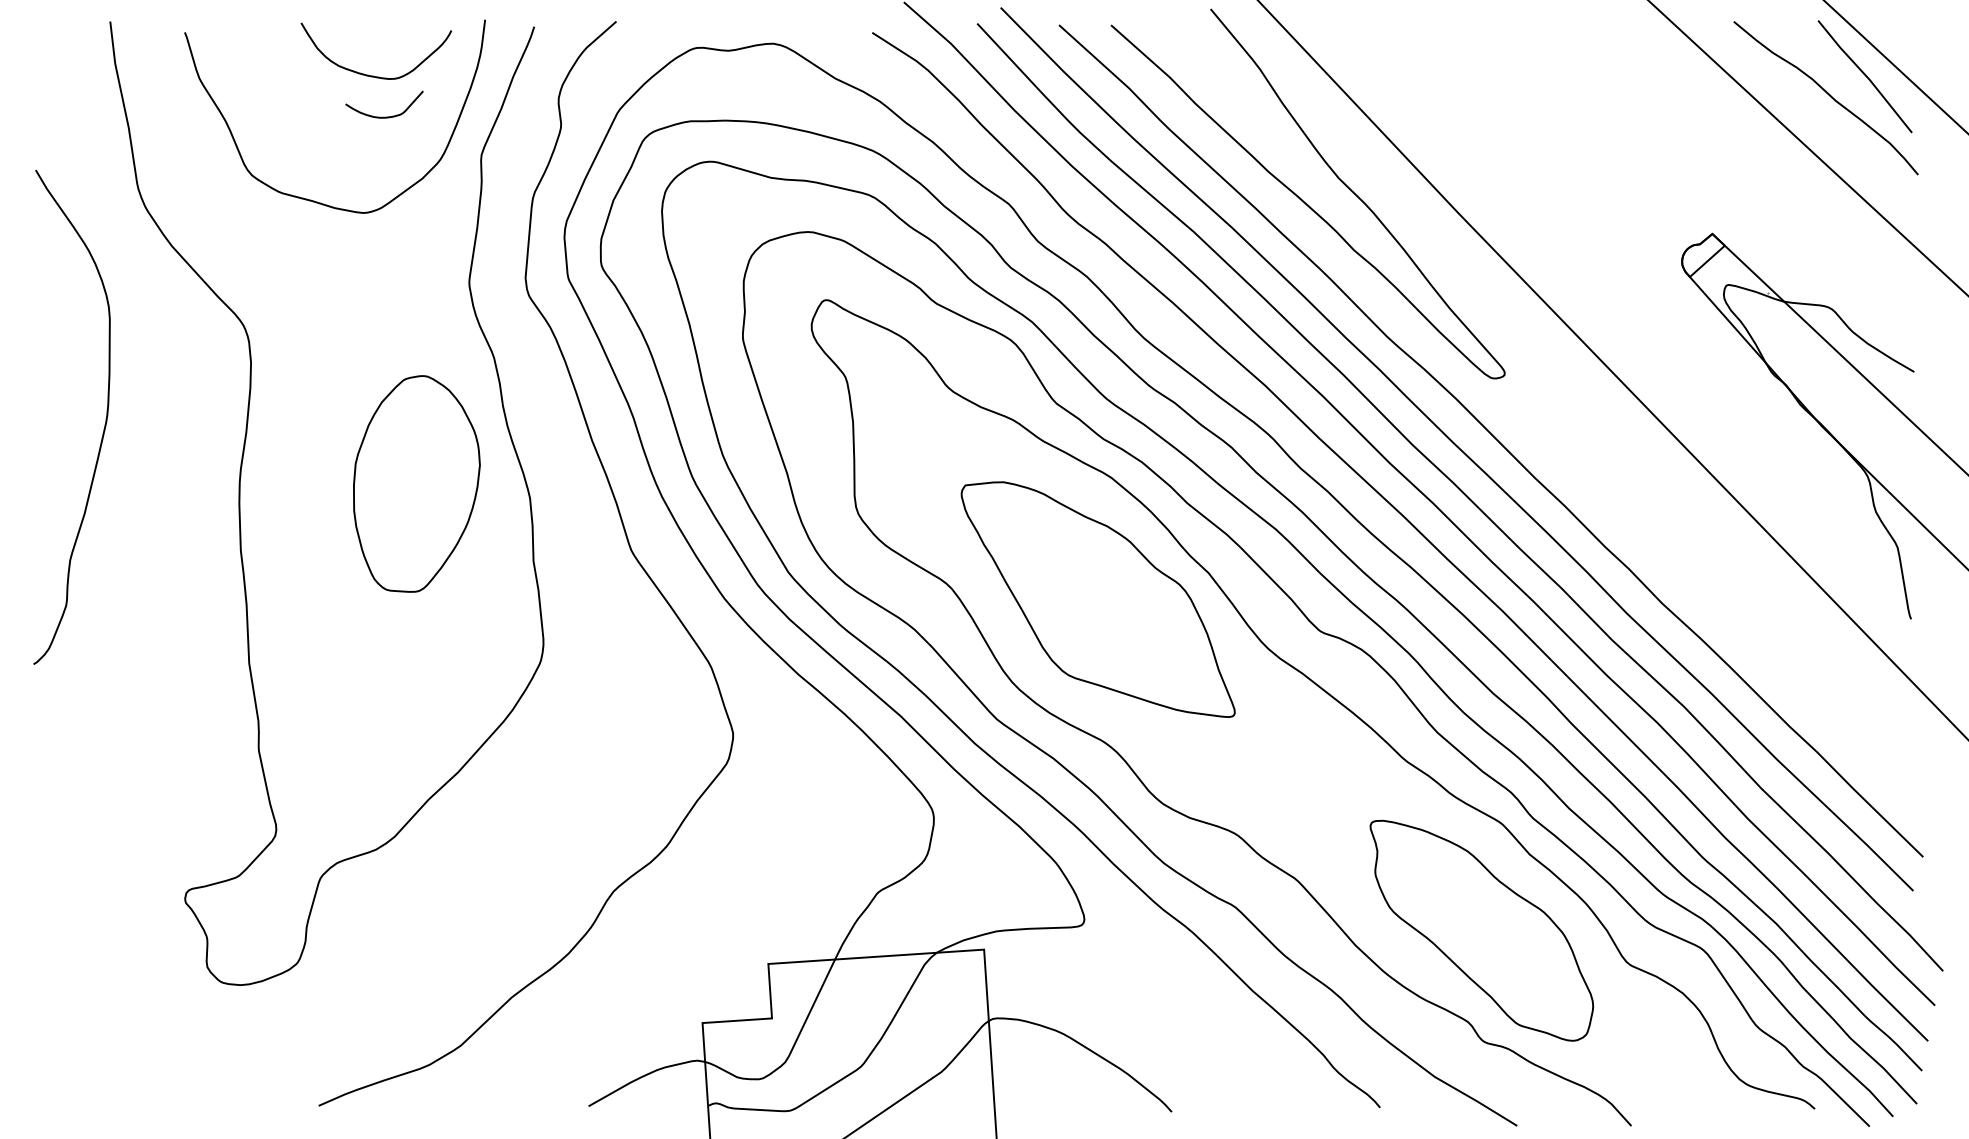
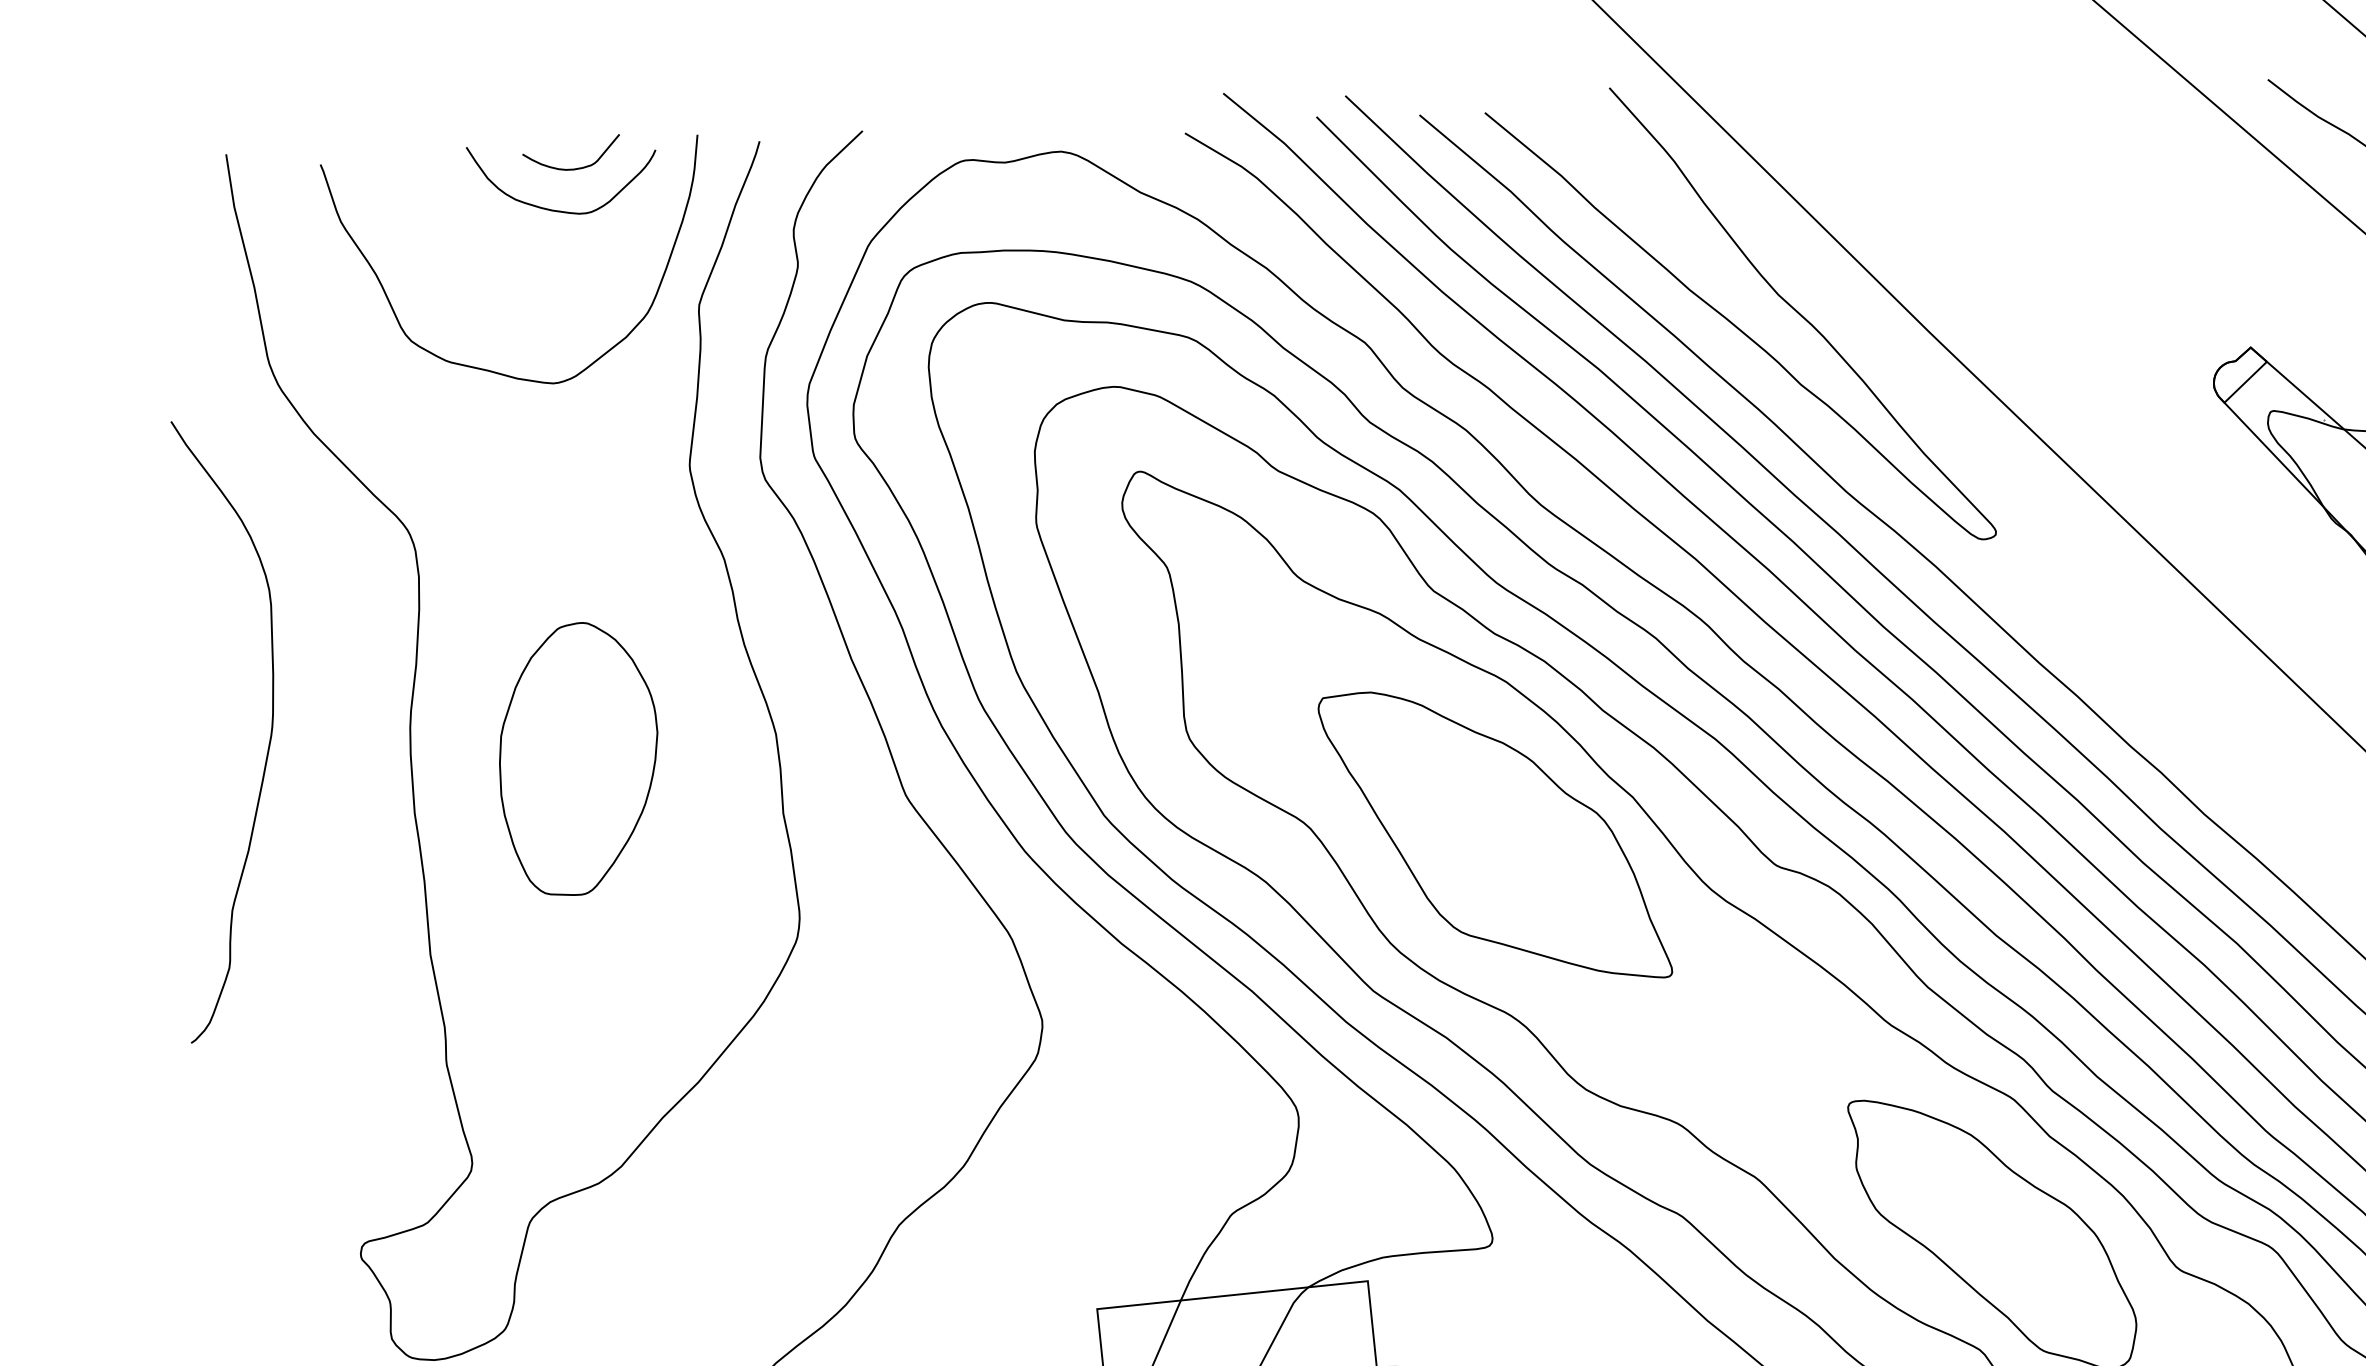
curve: (384, 116) -> (571, 168), moved
curve: (104, 424) -> (269, 738), moved
part: (416, 483) -> (578, 758), moved

